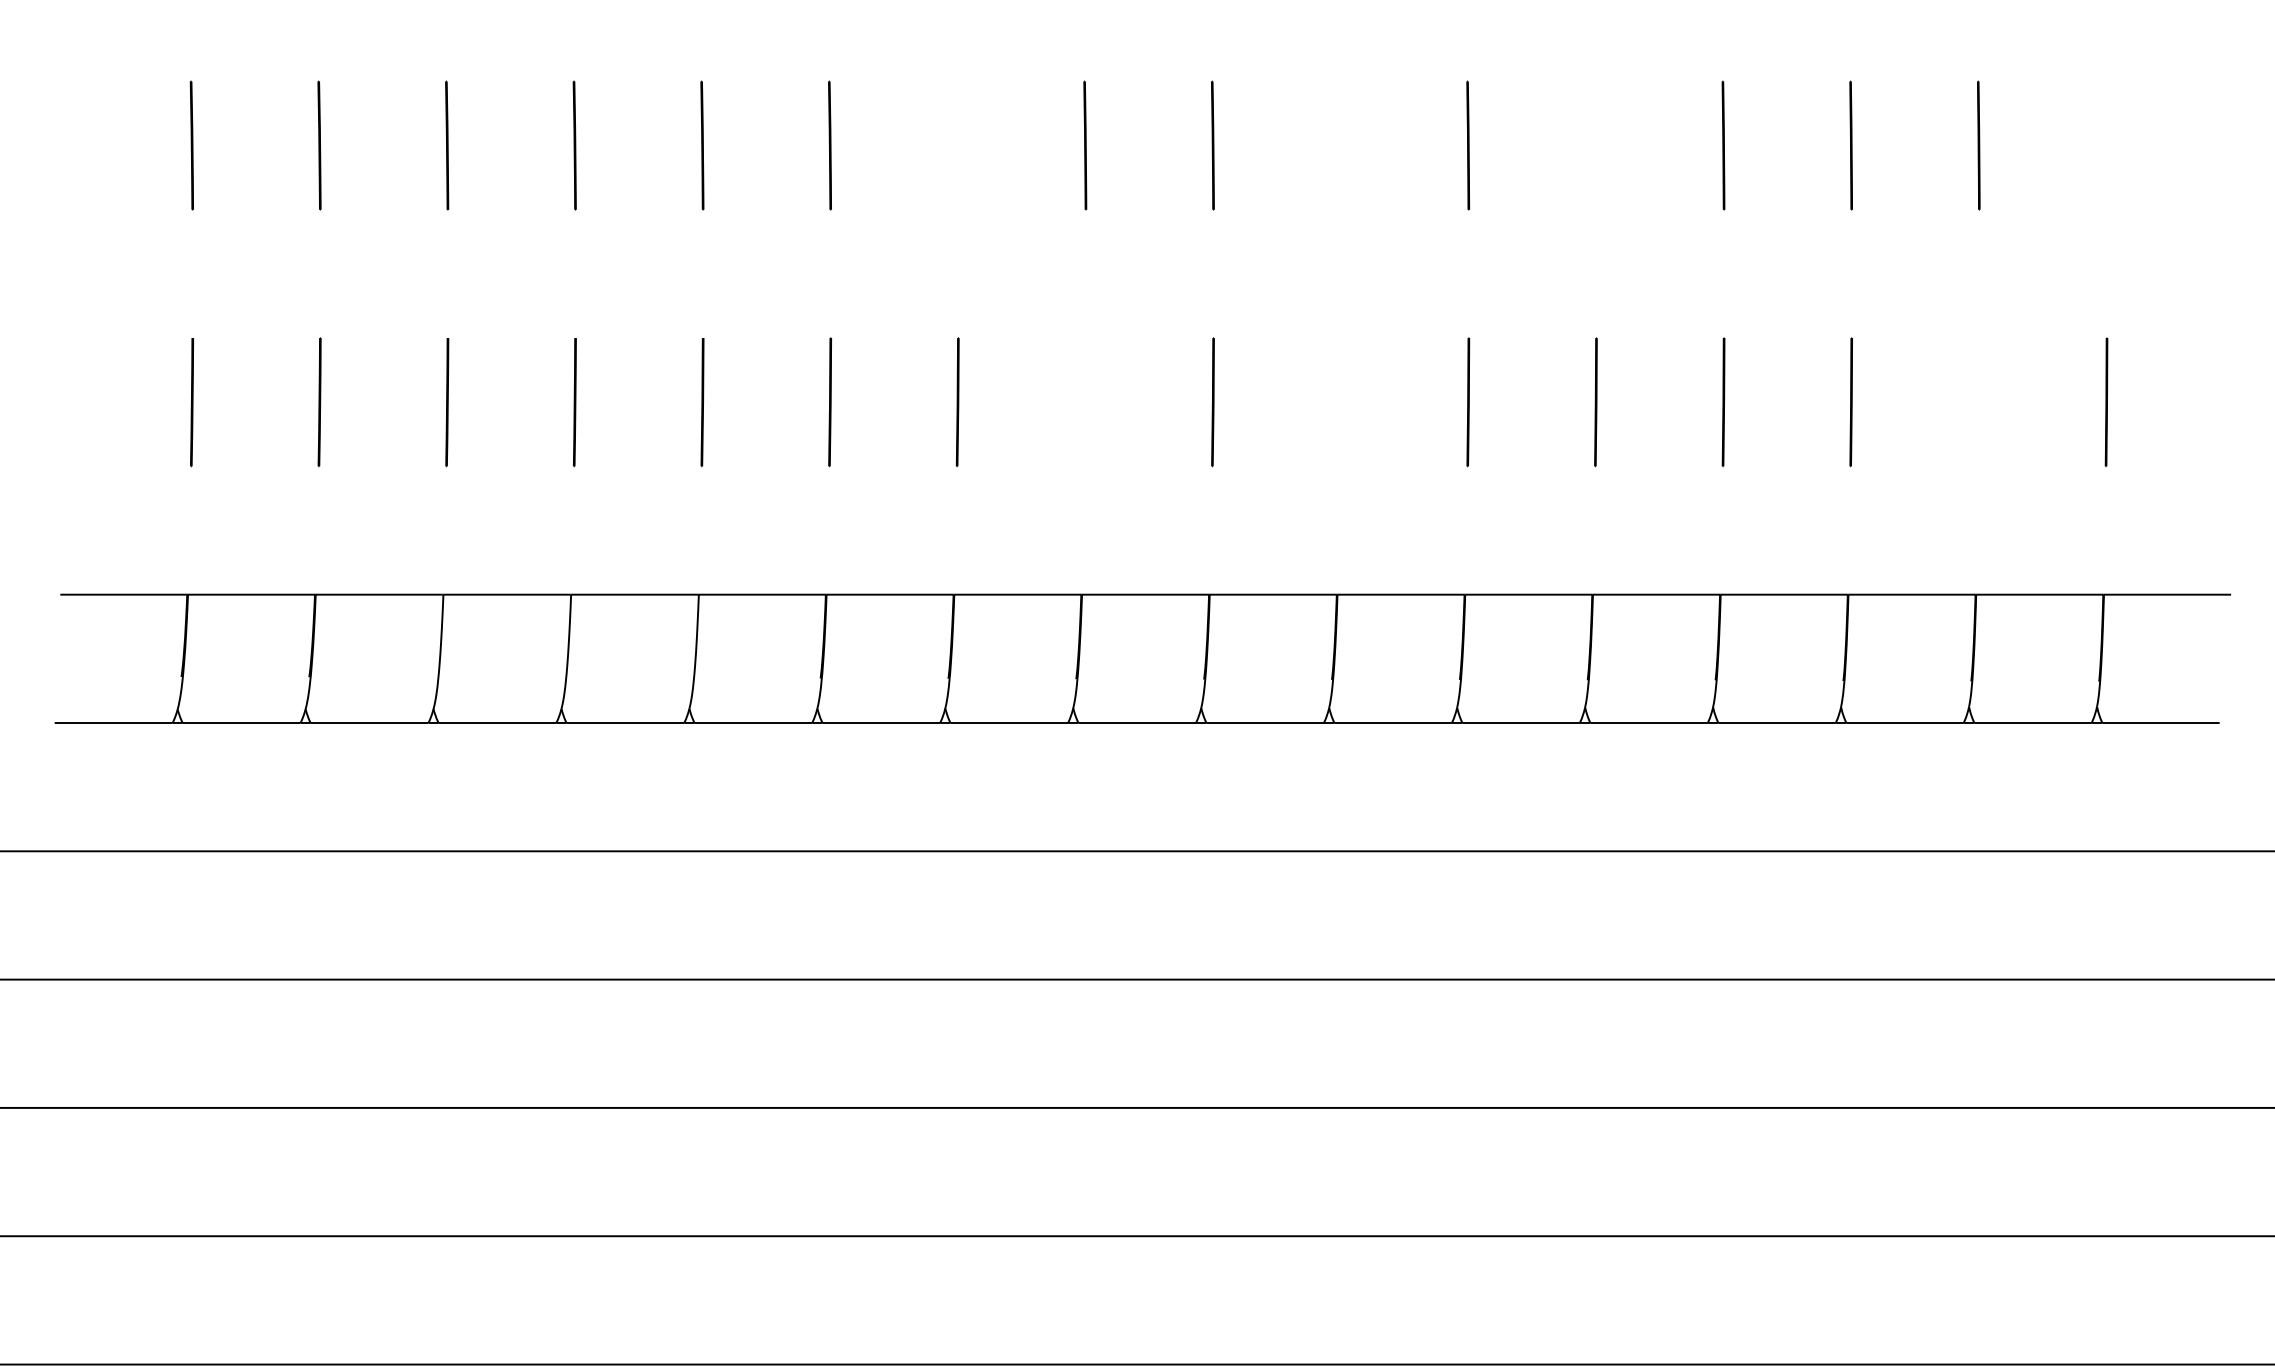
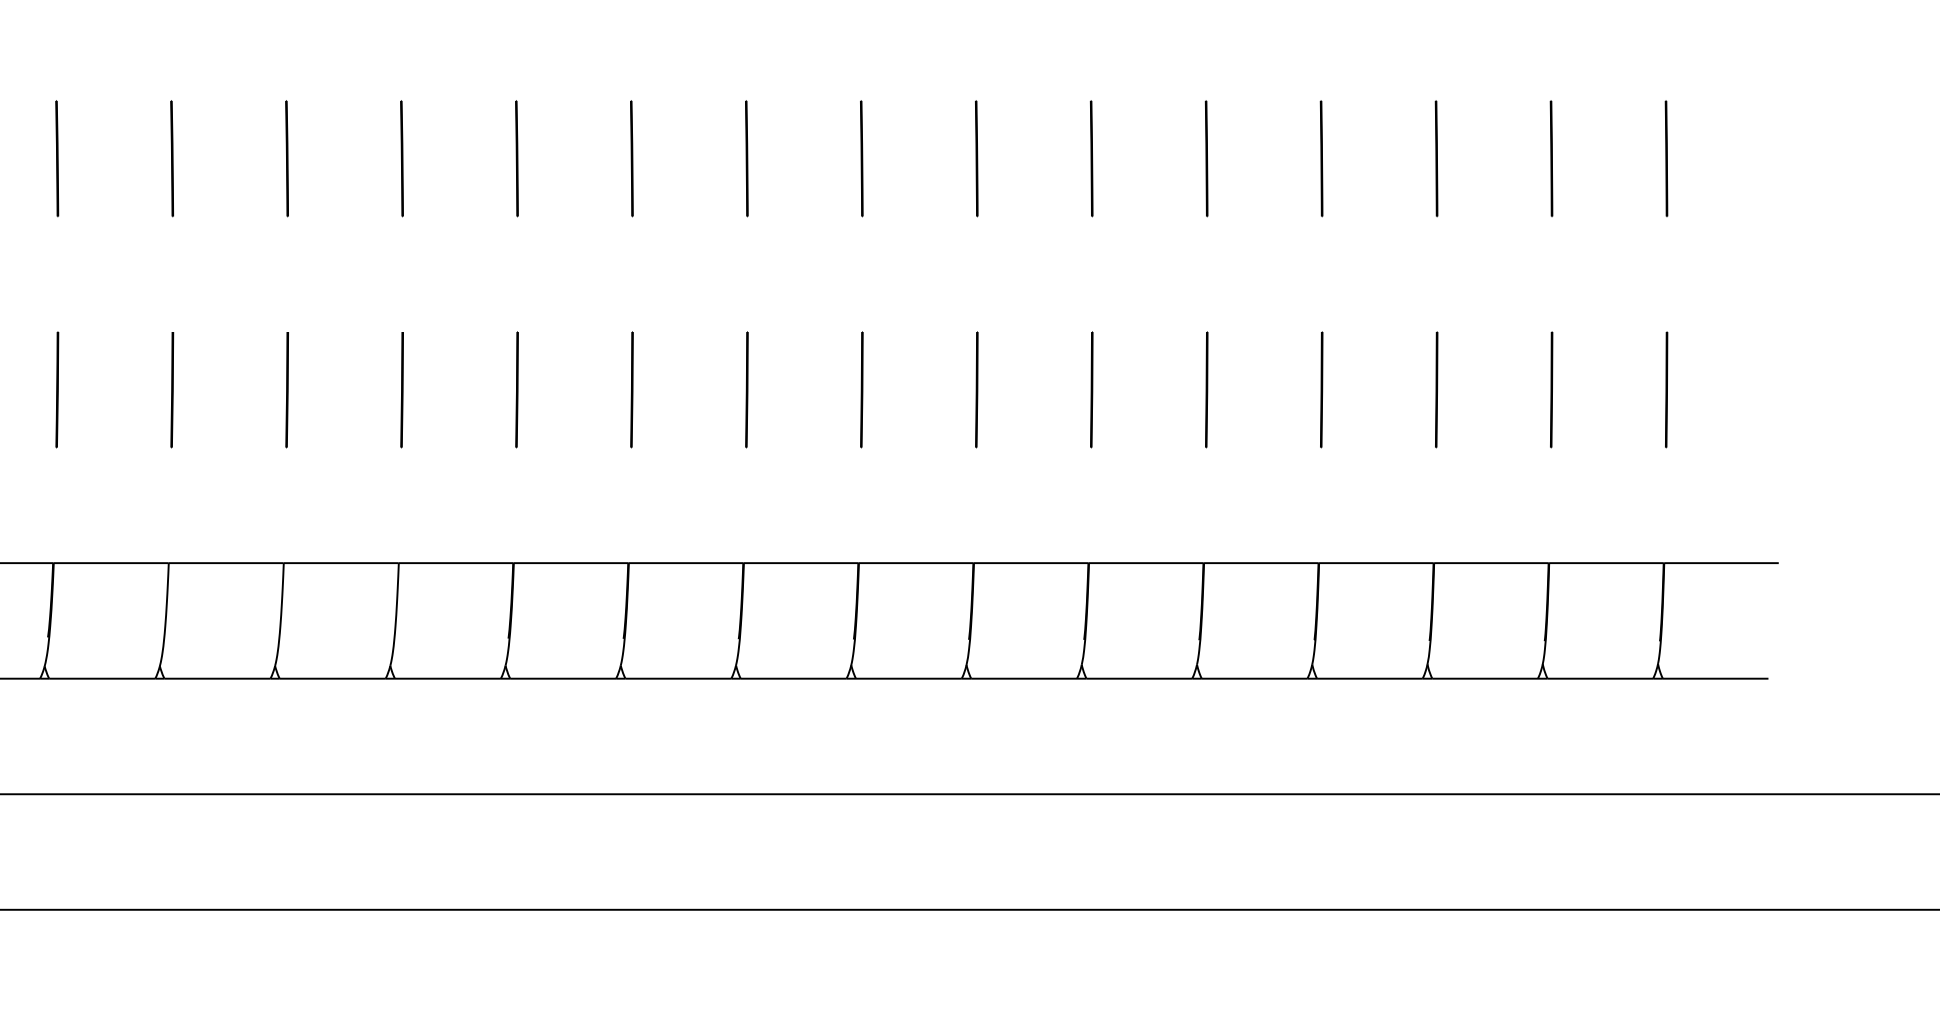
line: (957, 145) -> (631, 158), added
line: (1340, 145) -> (976, 158), added
line: (1595, 145) -> (1206, 158), added
line: (2106, 145) -> (1666, 158), added
line: (1085, 402) -> (747, 390), added
line: (1340, 402) -> (976, 390), added
line: (1978, 402) -> (1551, 390), added

